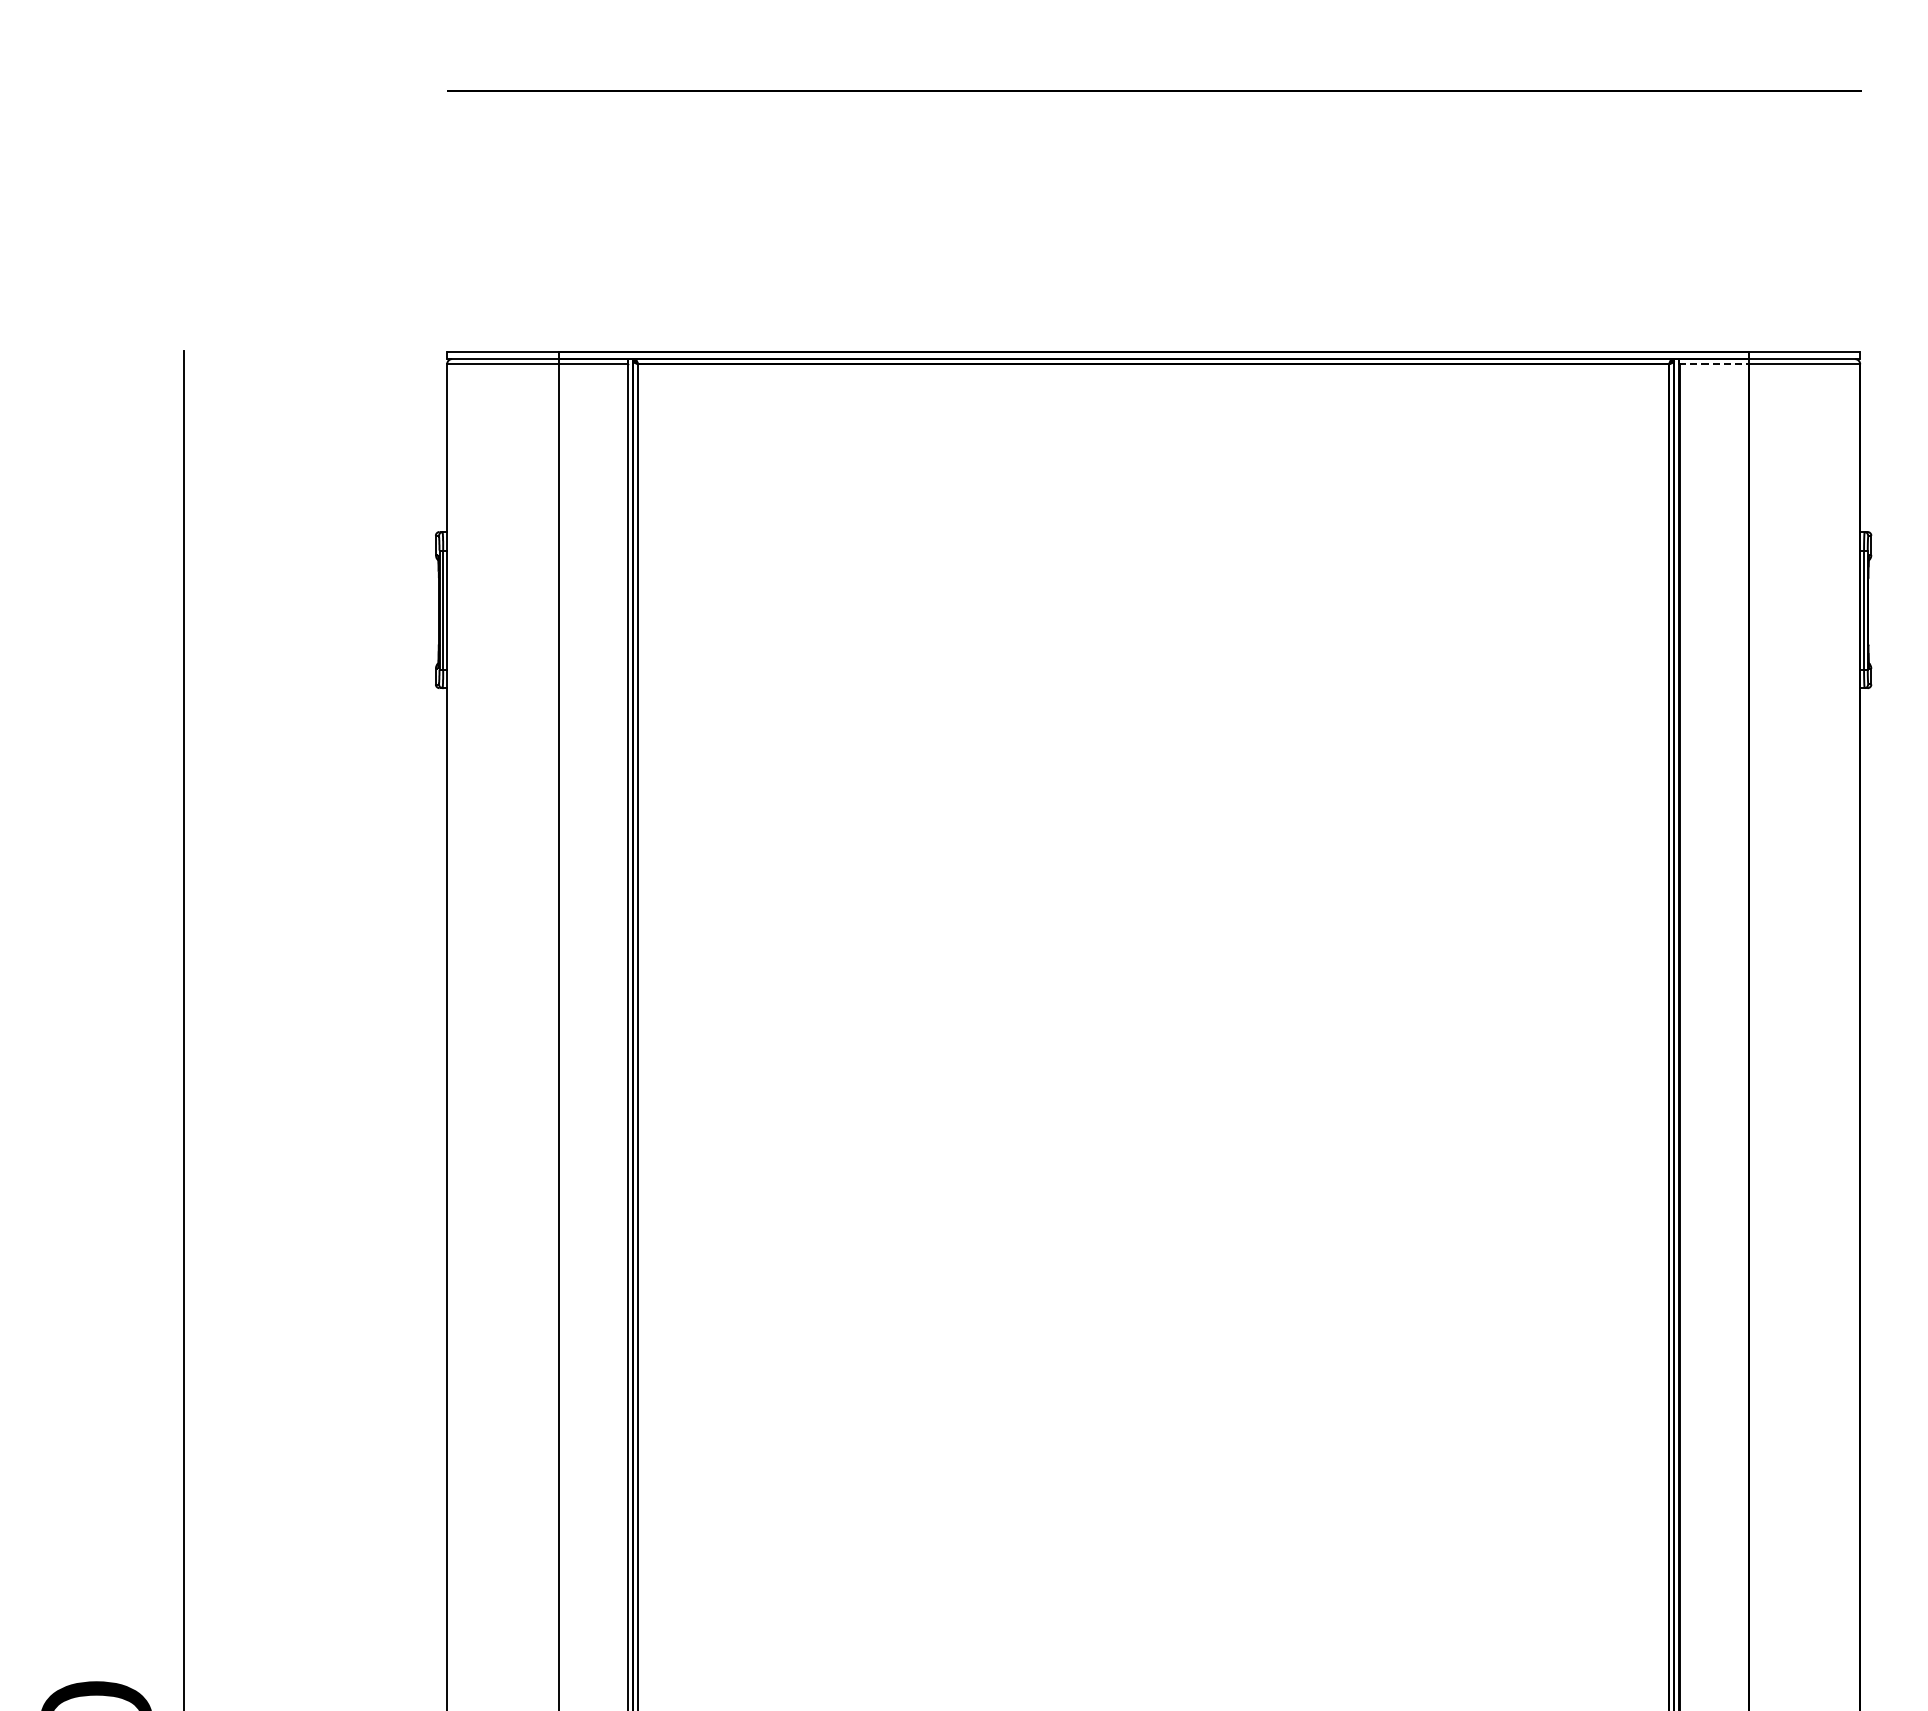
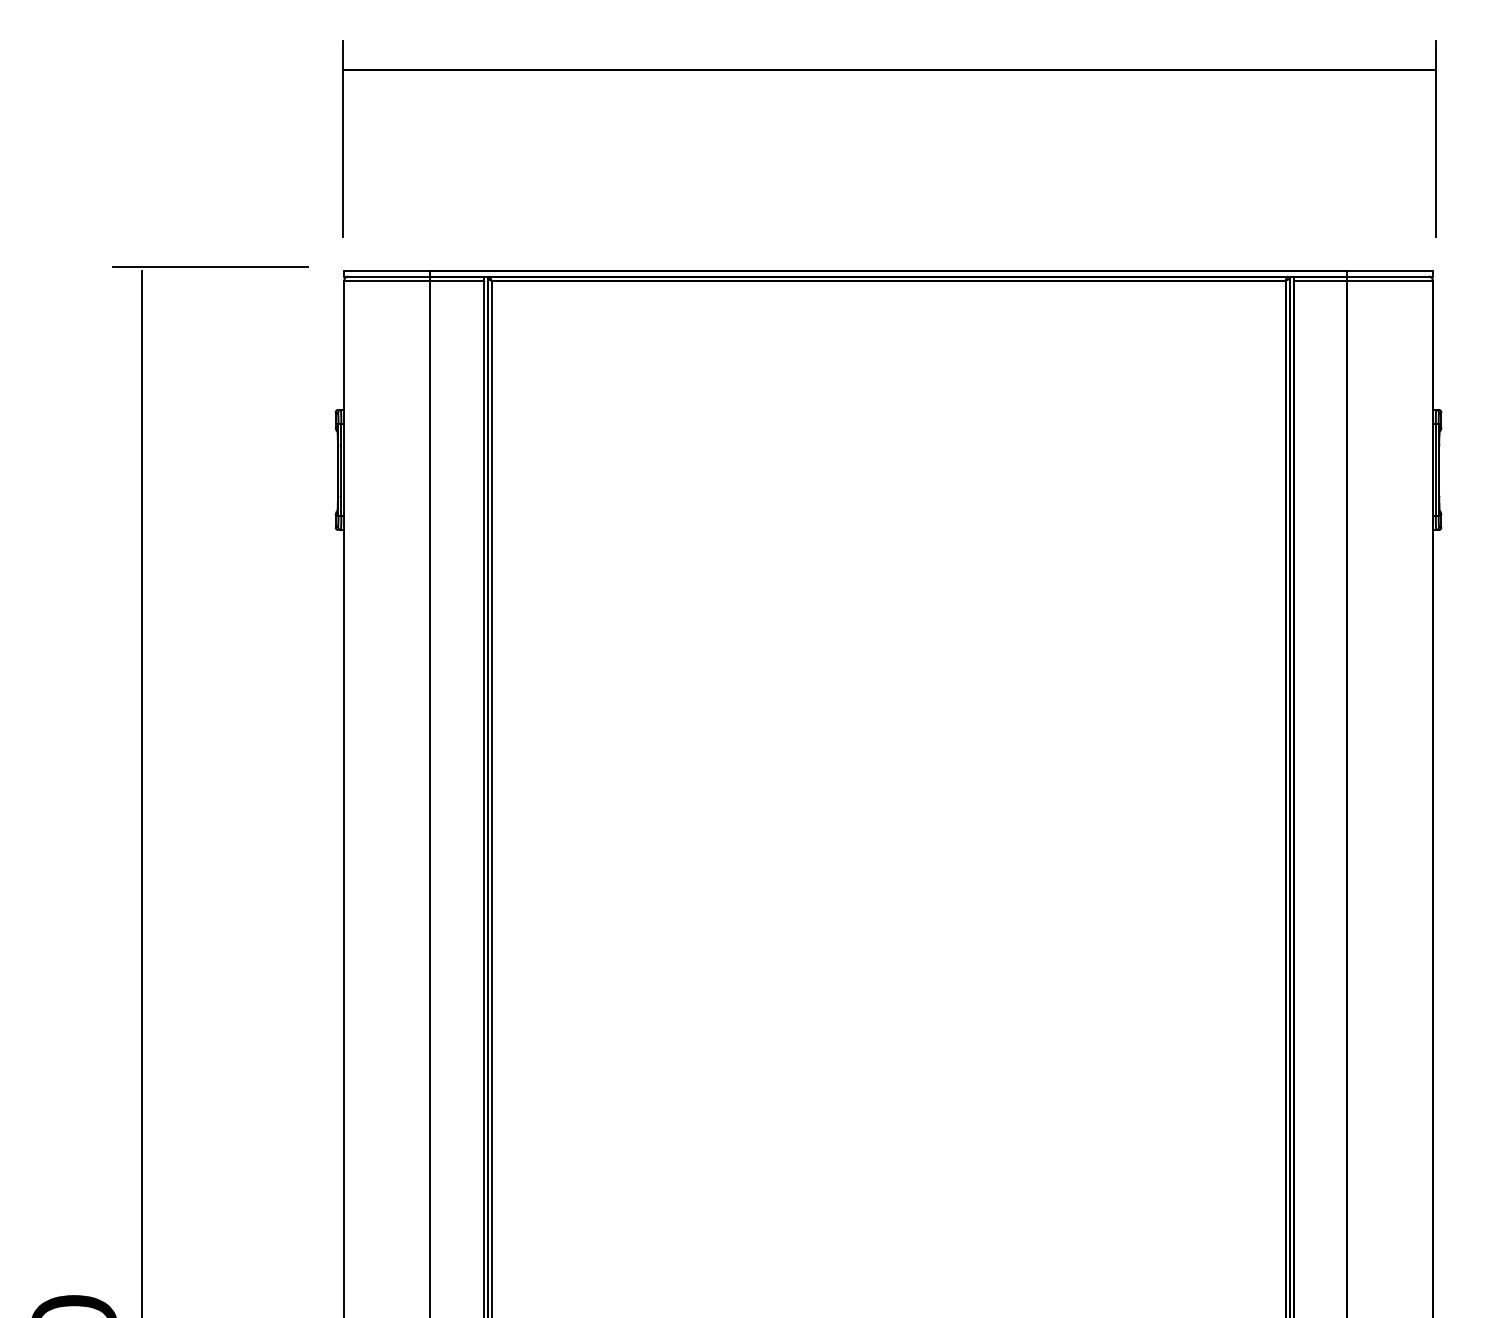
line: (445, 180) -> (343, 139), added
line: (1864, 180) -> (1436, 139), added
line: (273, 347) -> (210, 267), added
line: (1714, 364) -> (1320, 280), dashed -> solid

